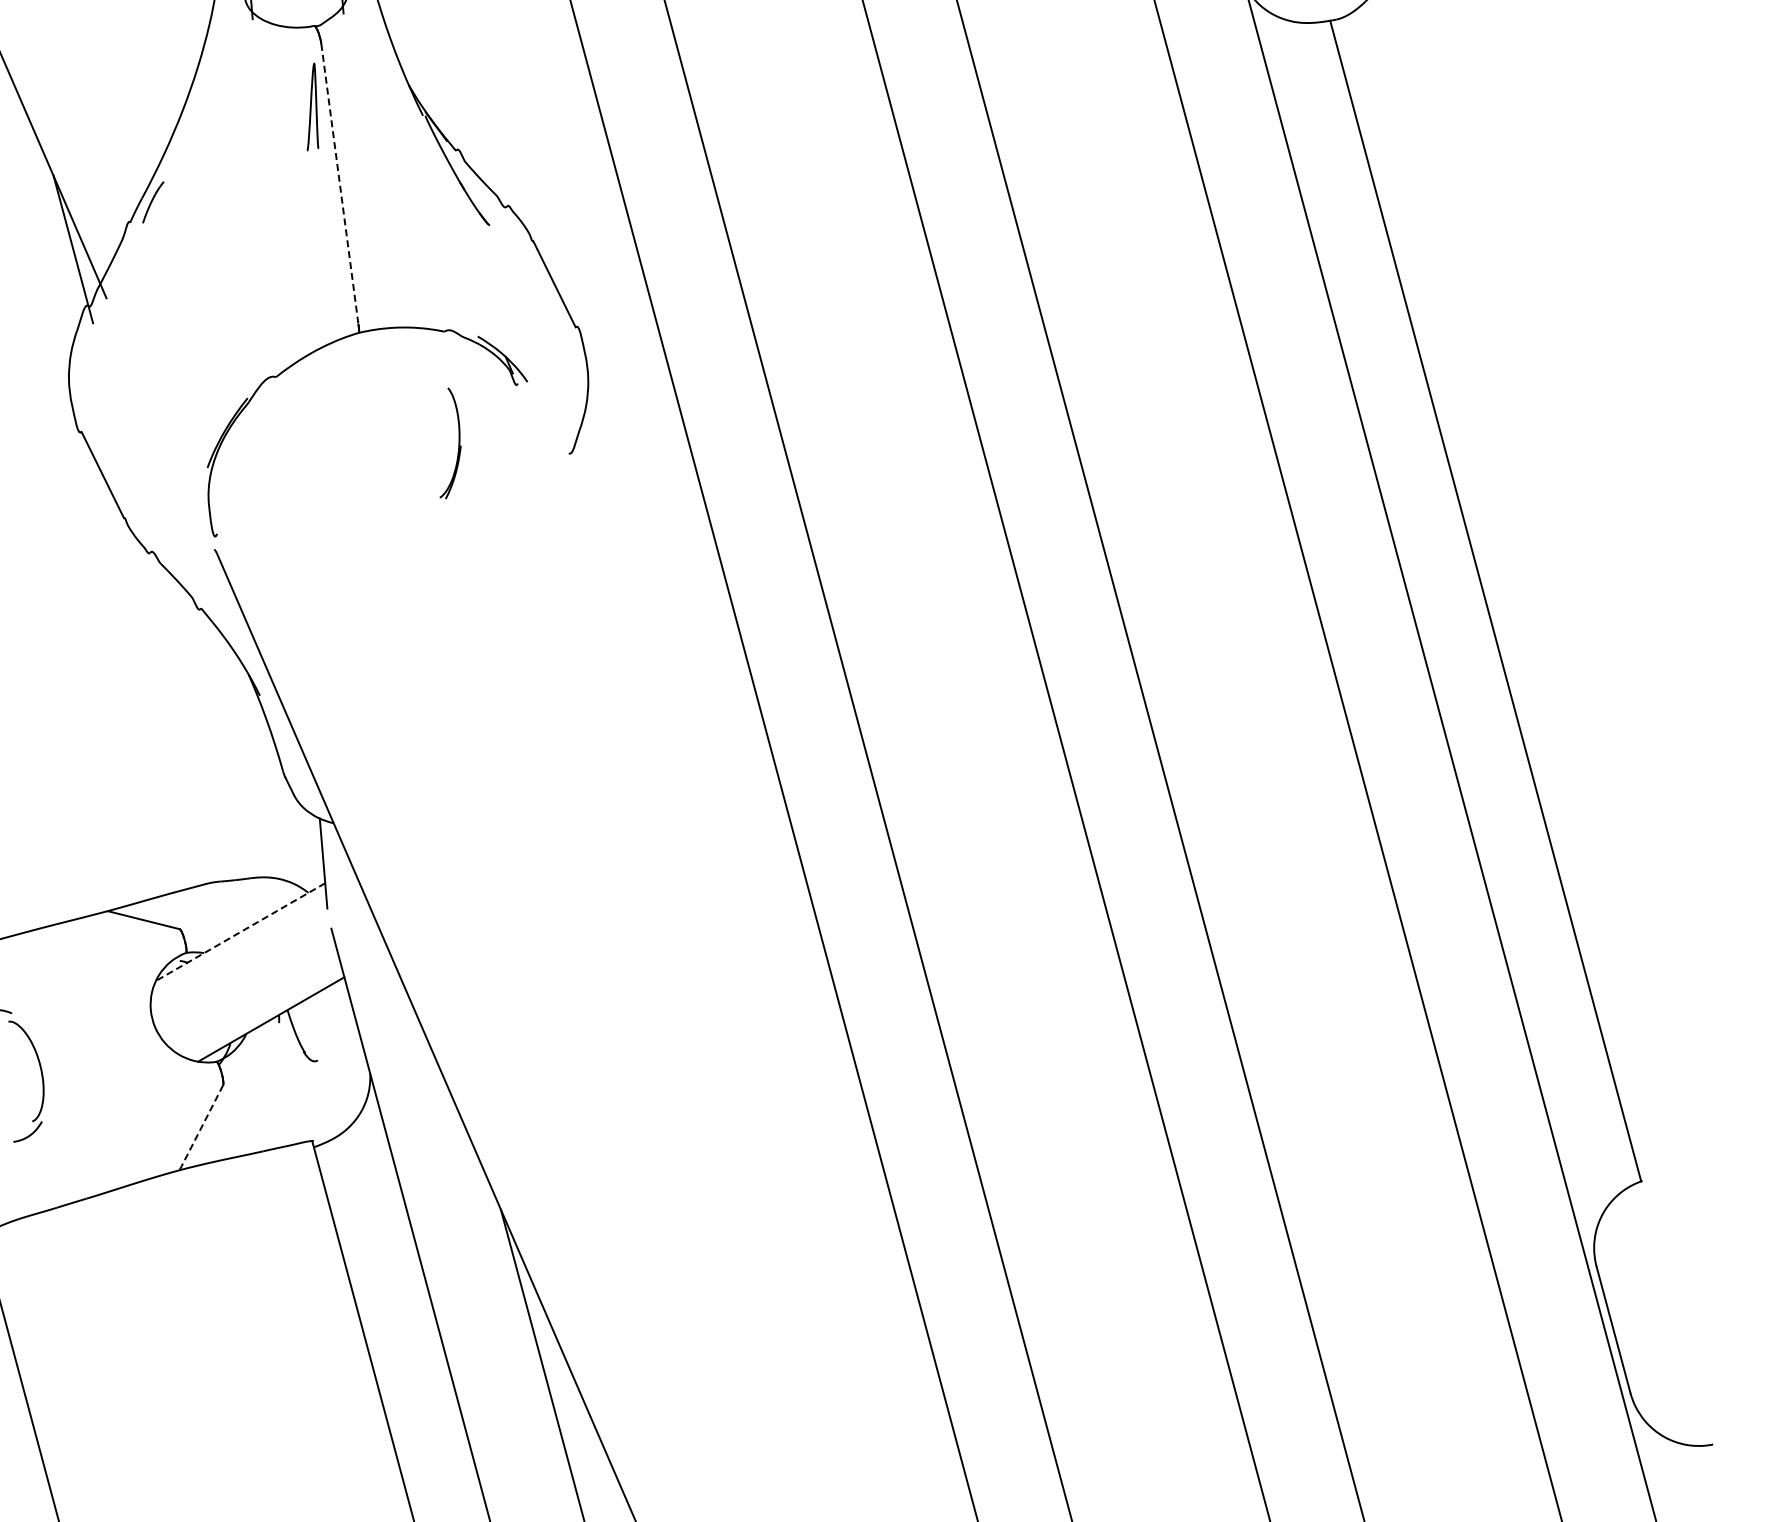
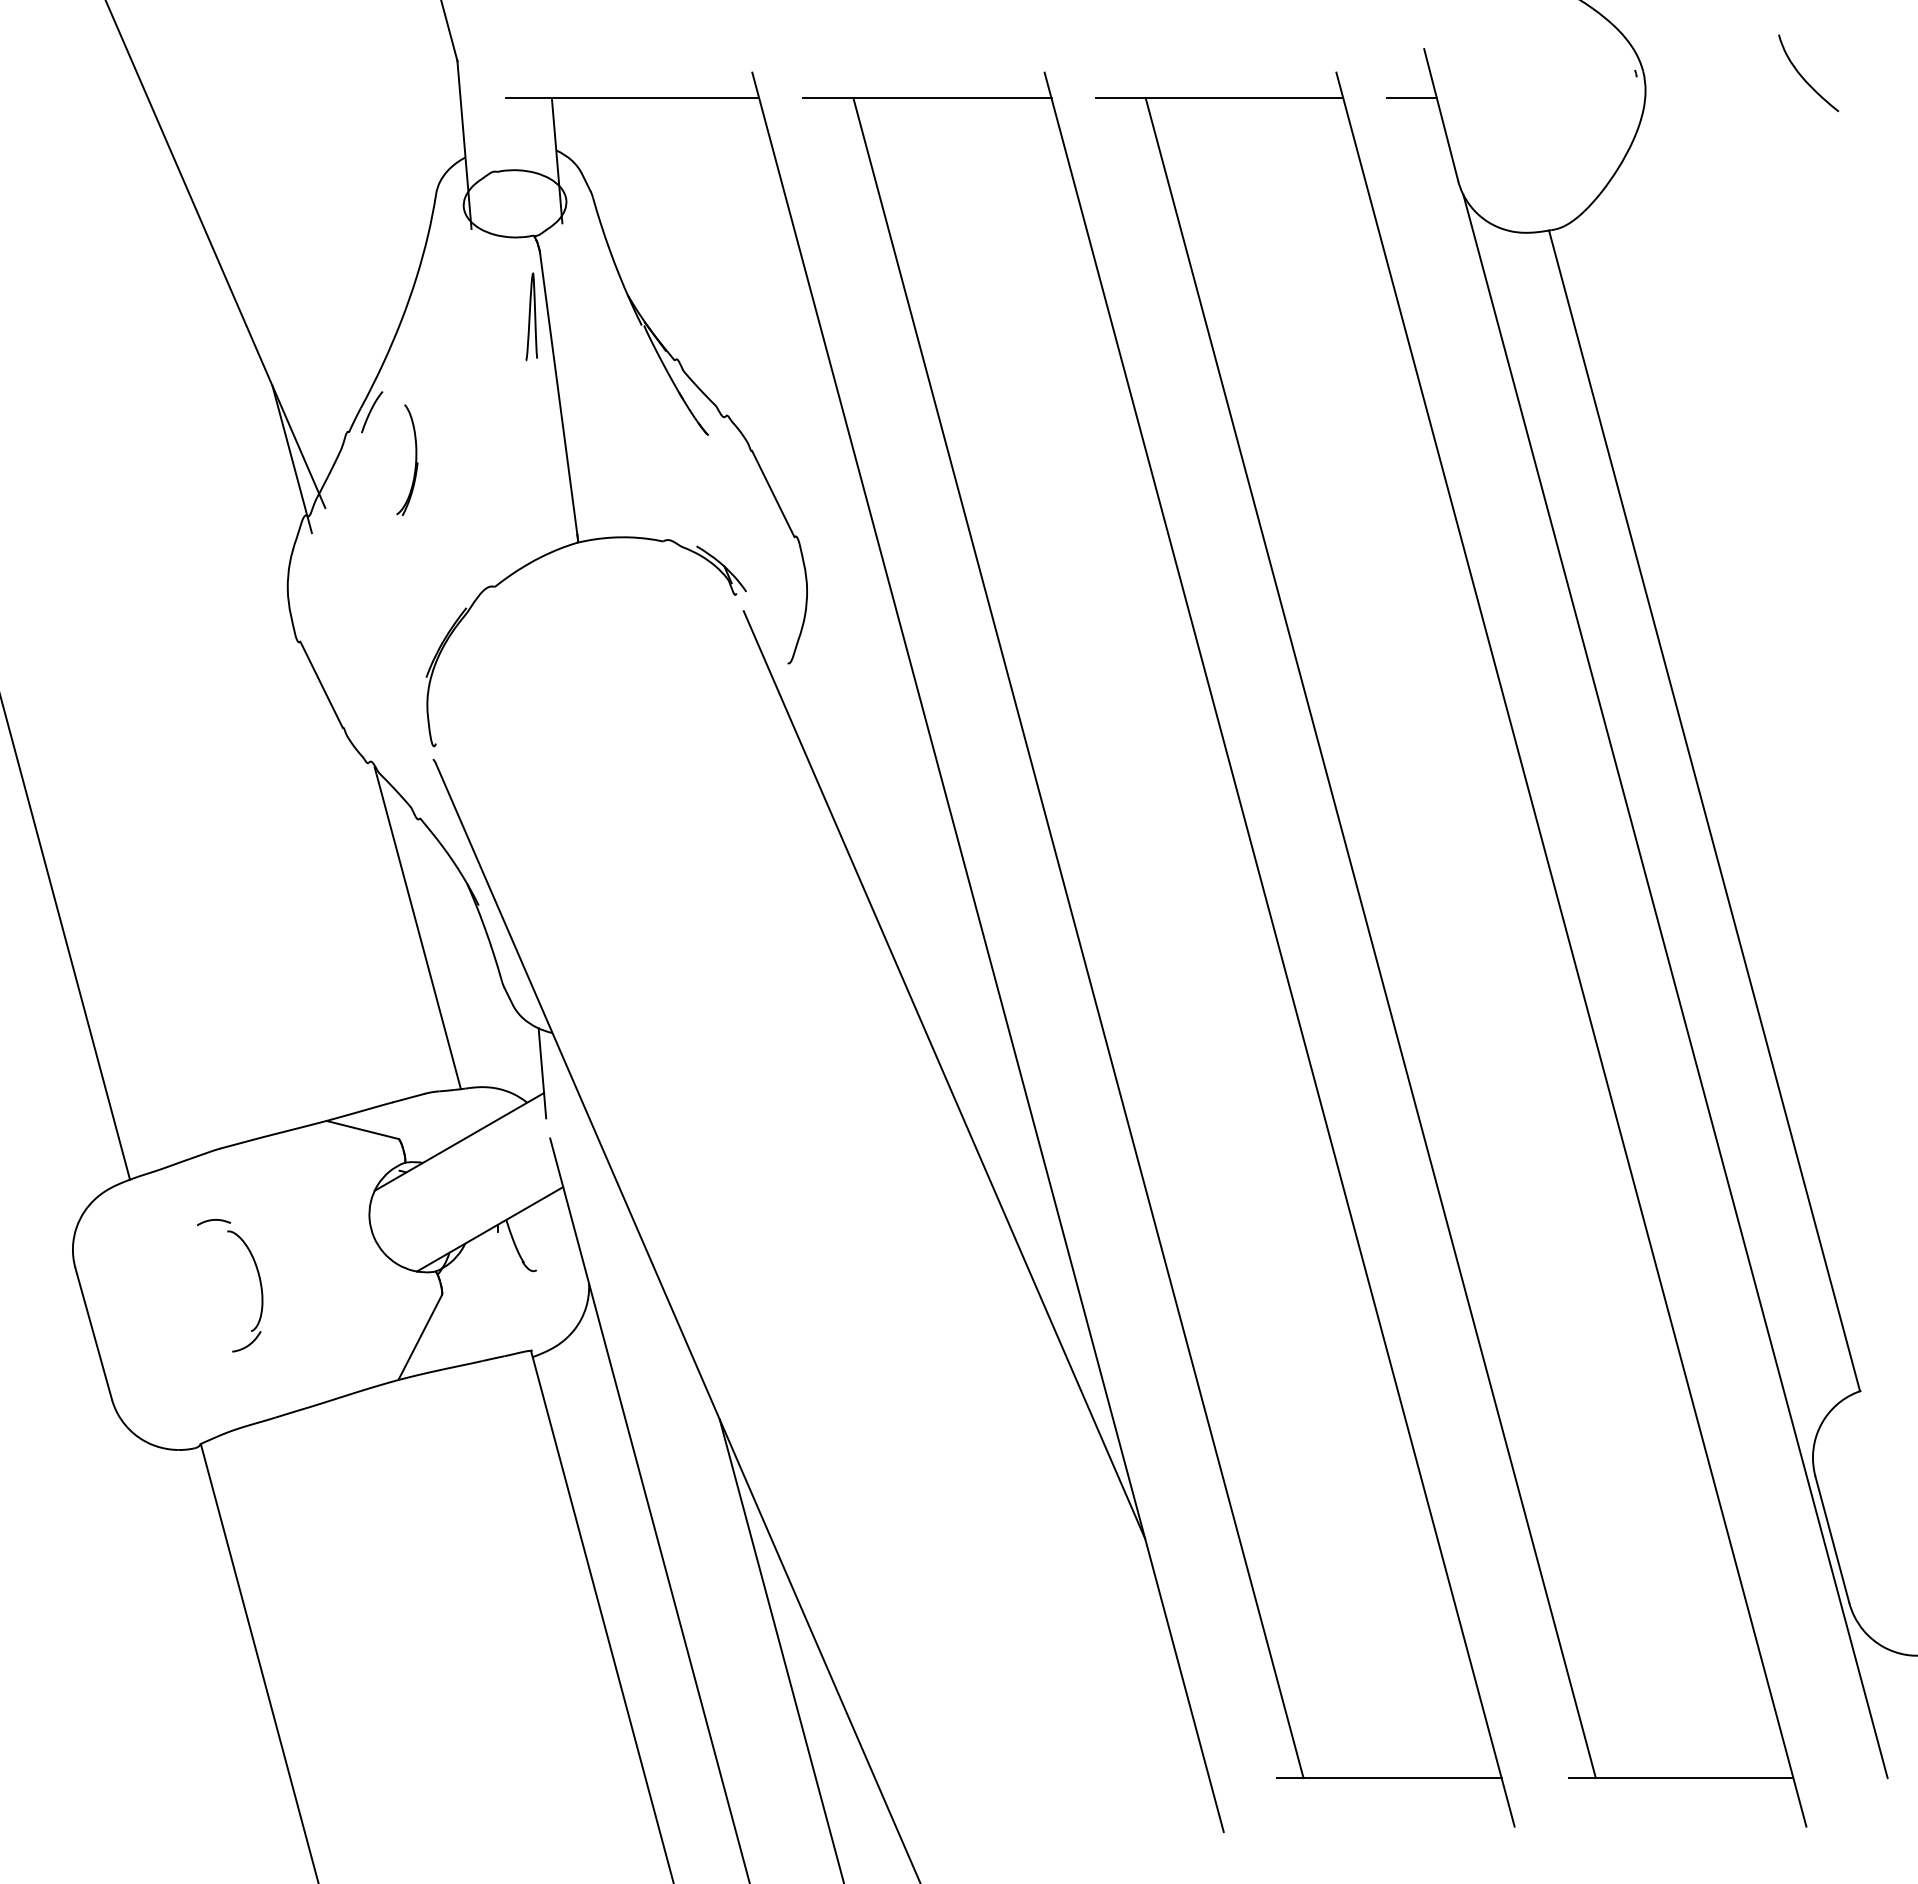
line: (339, 184) -> (558, 394), dashed -> solid
part: (458, 443) -> (415, 460), moved
line: (198, 718) -> (417, 928), added
line: (725, 864) -> (944, 1074), added
line: (240, 931) -> (459, 1141), dashed -> solid
line: (201, 1126) -> (420, 1336), dashed -> solid

